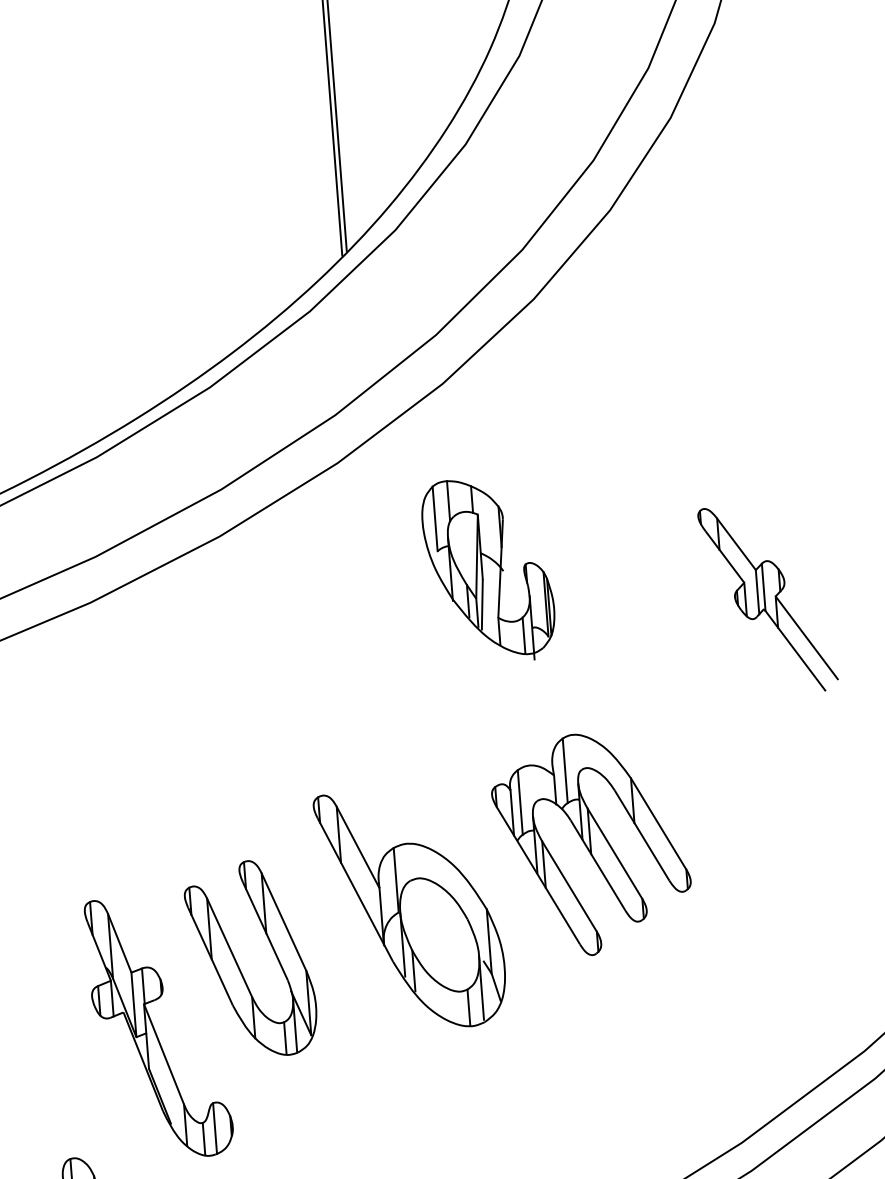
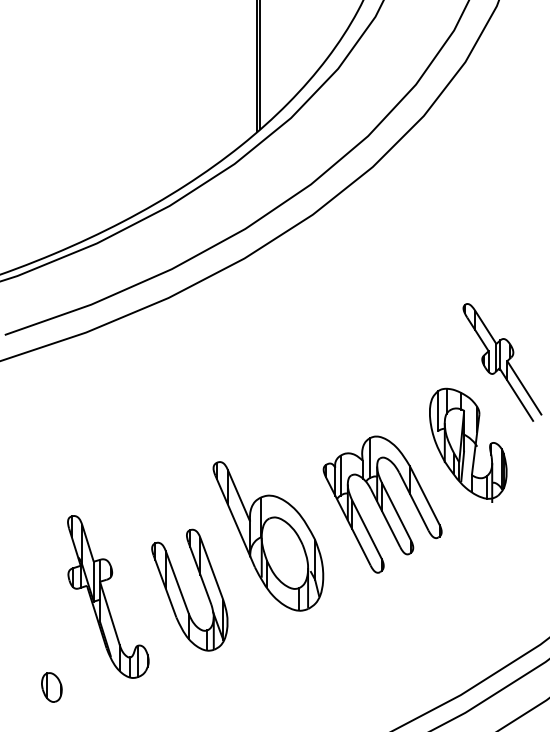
part: (488, 568) -> (468, 444), moved
part: (237, 960) -> (181, 590), moved

